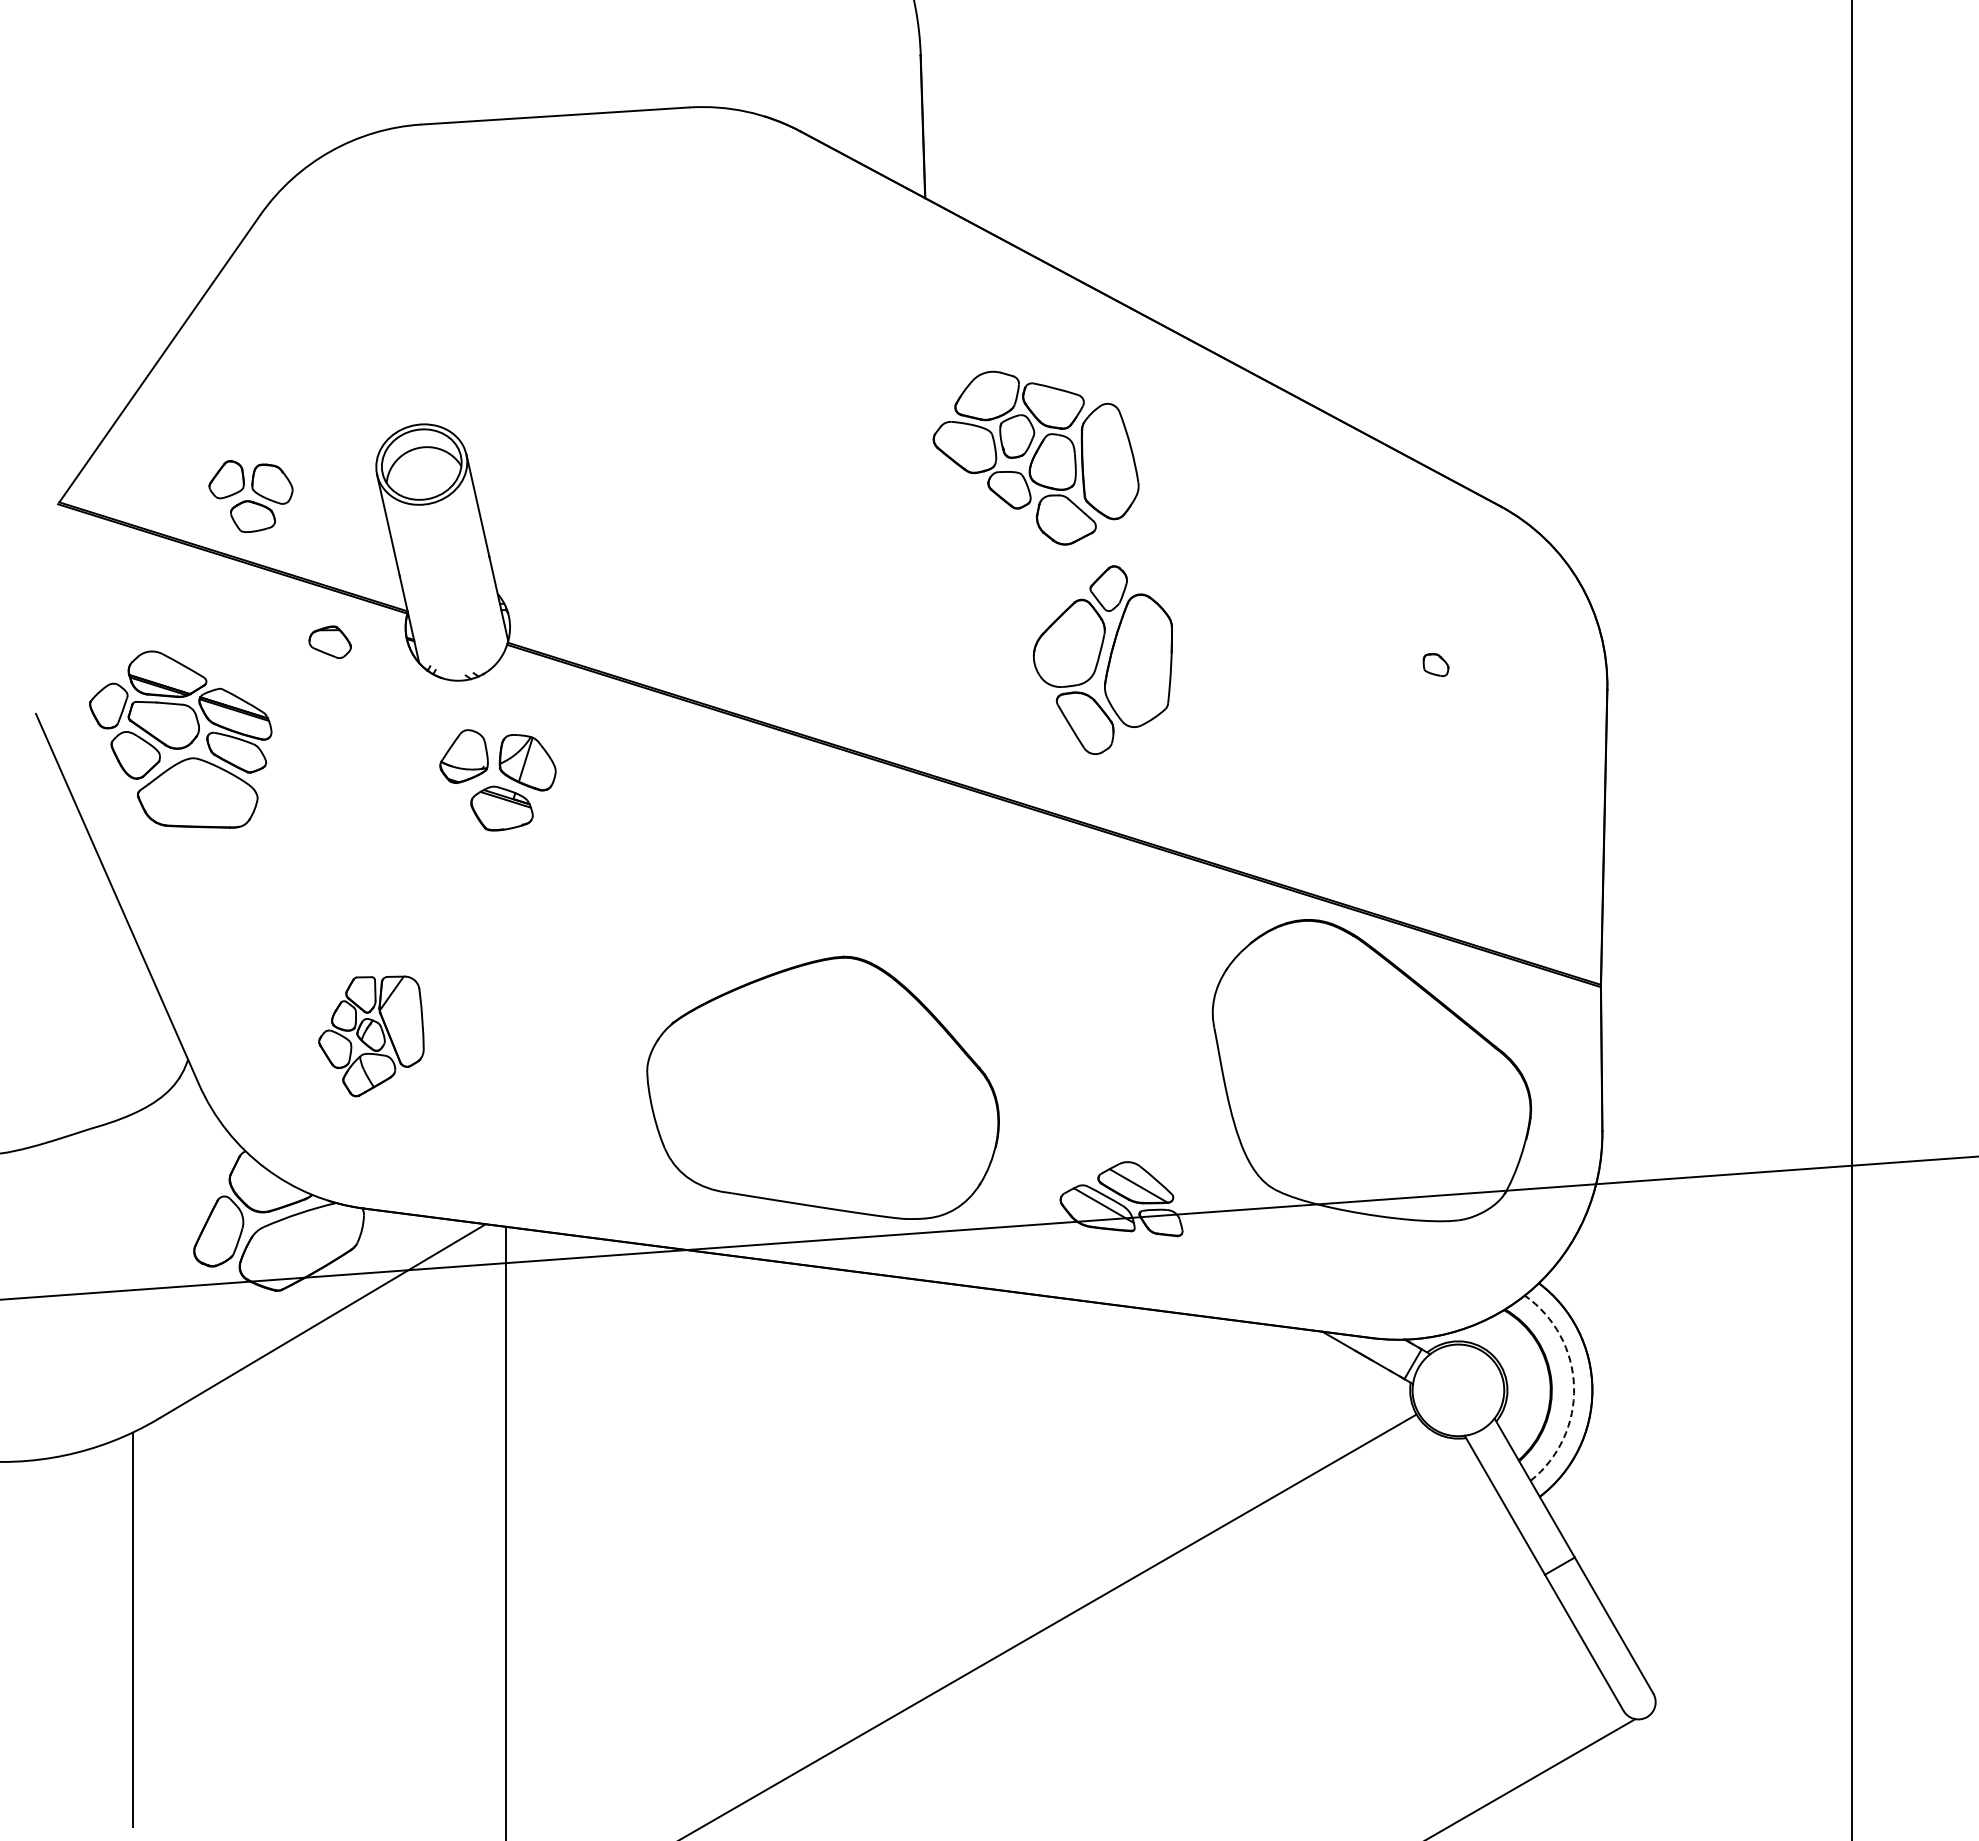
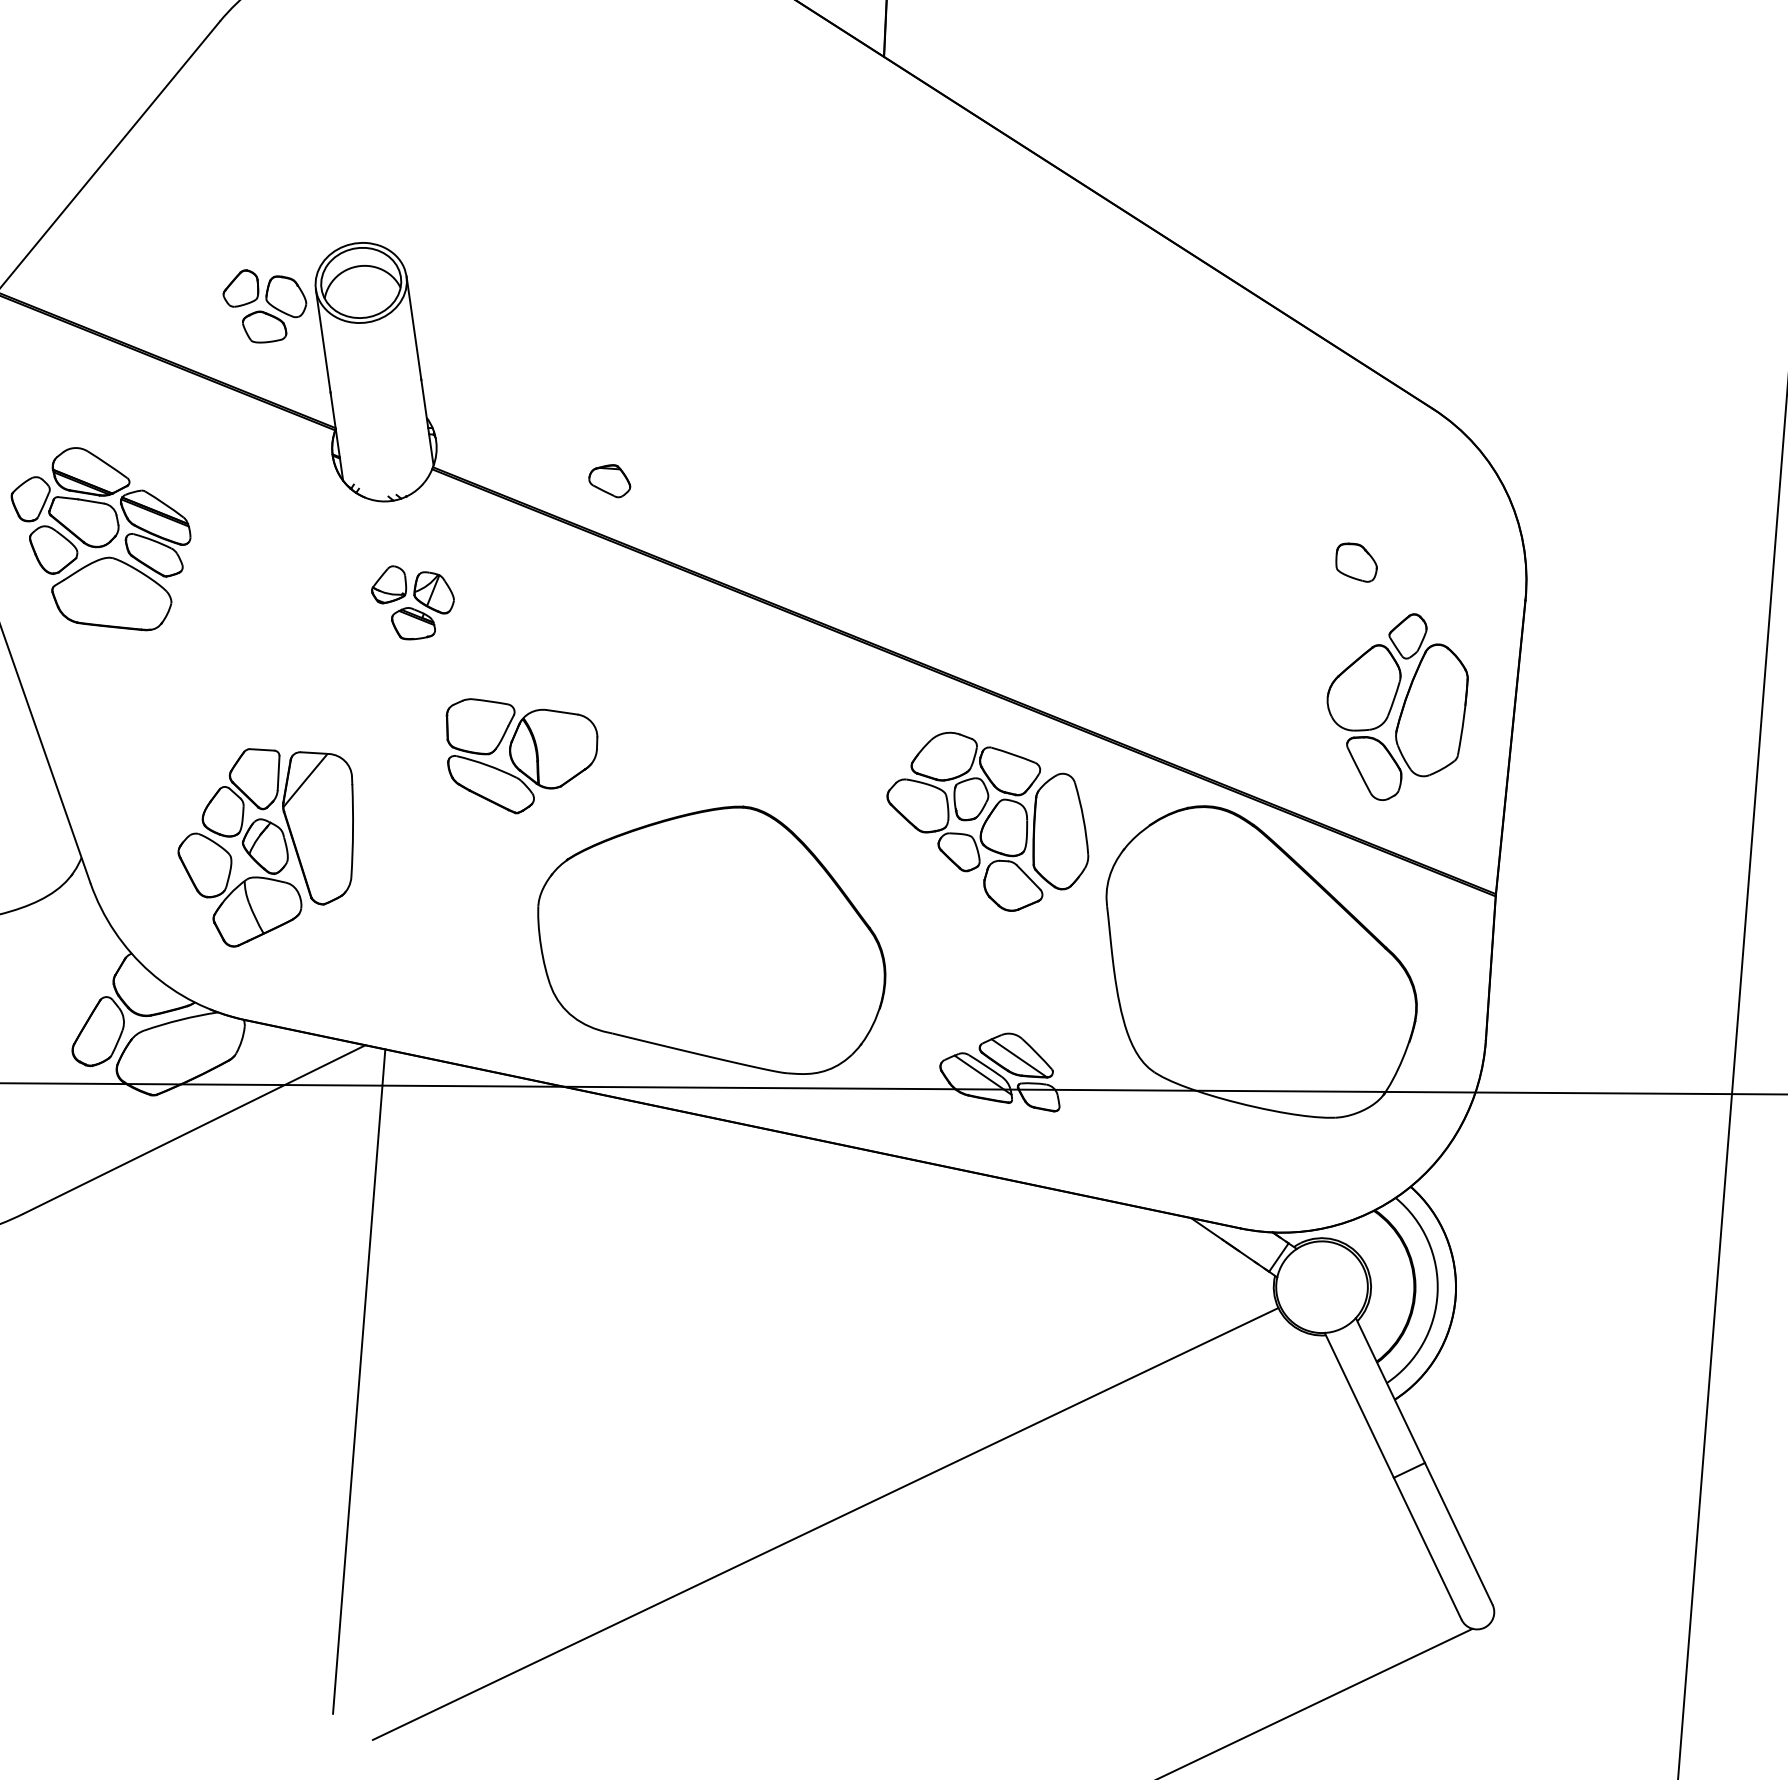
part: (1035, 457) -> (987, 821), moved
part: (250, 496) -> (263, 307), moved
part: (329, 641) -> (609, 479), moved
part: (1102, 659) -> (1395, 706), moved
part: (1435, 664) -> (1356, 561), size x1.67
part: (497, 780) -> (411, 603), size x0.71
part: (617, 926) -> (520, 758), added
part: (371, 1036) -> (266, 849), size x1.67
arc: (1574, 1386) -> (1438, 1292), dashed -> solid

